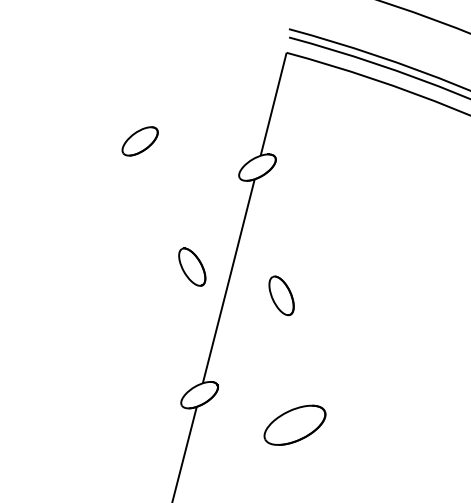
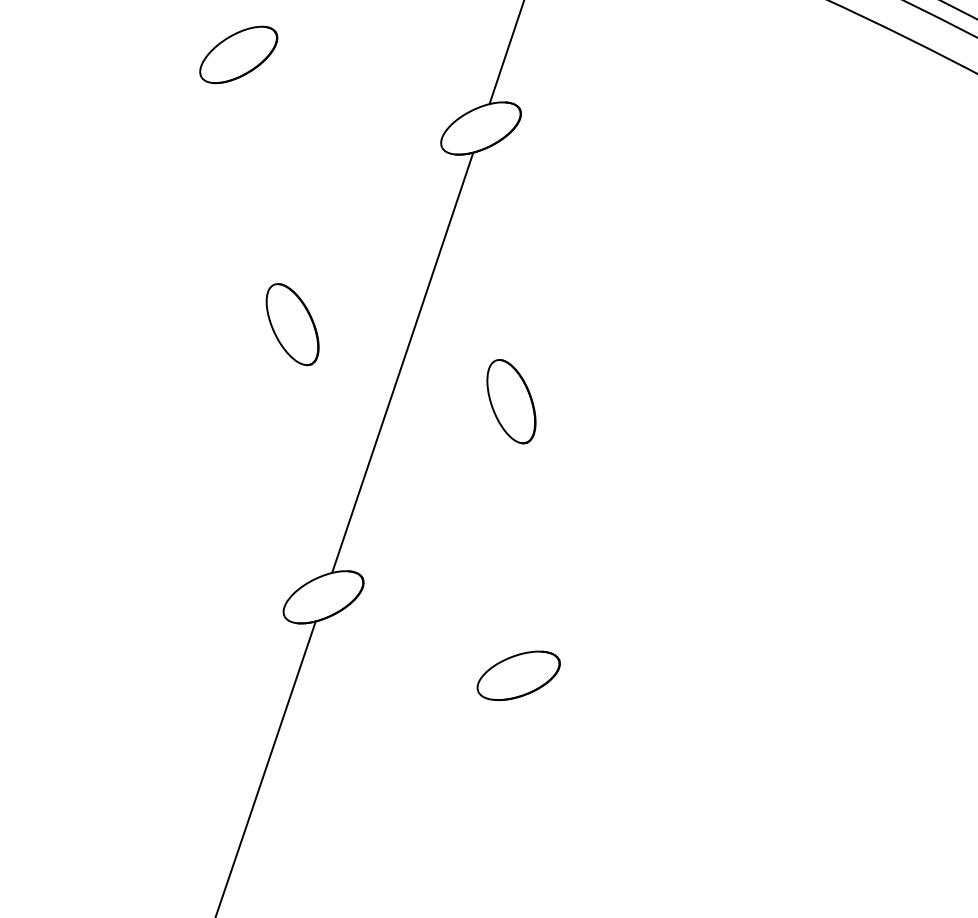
part: (192, 266) -> (293, 323), moved
part: (294, 425) -> (518, 676), size x0.62

